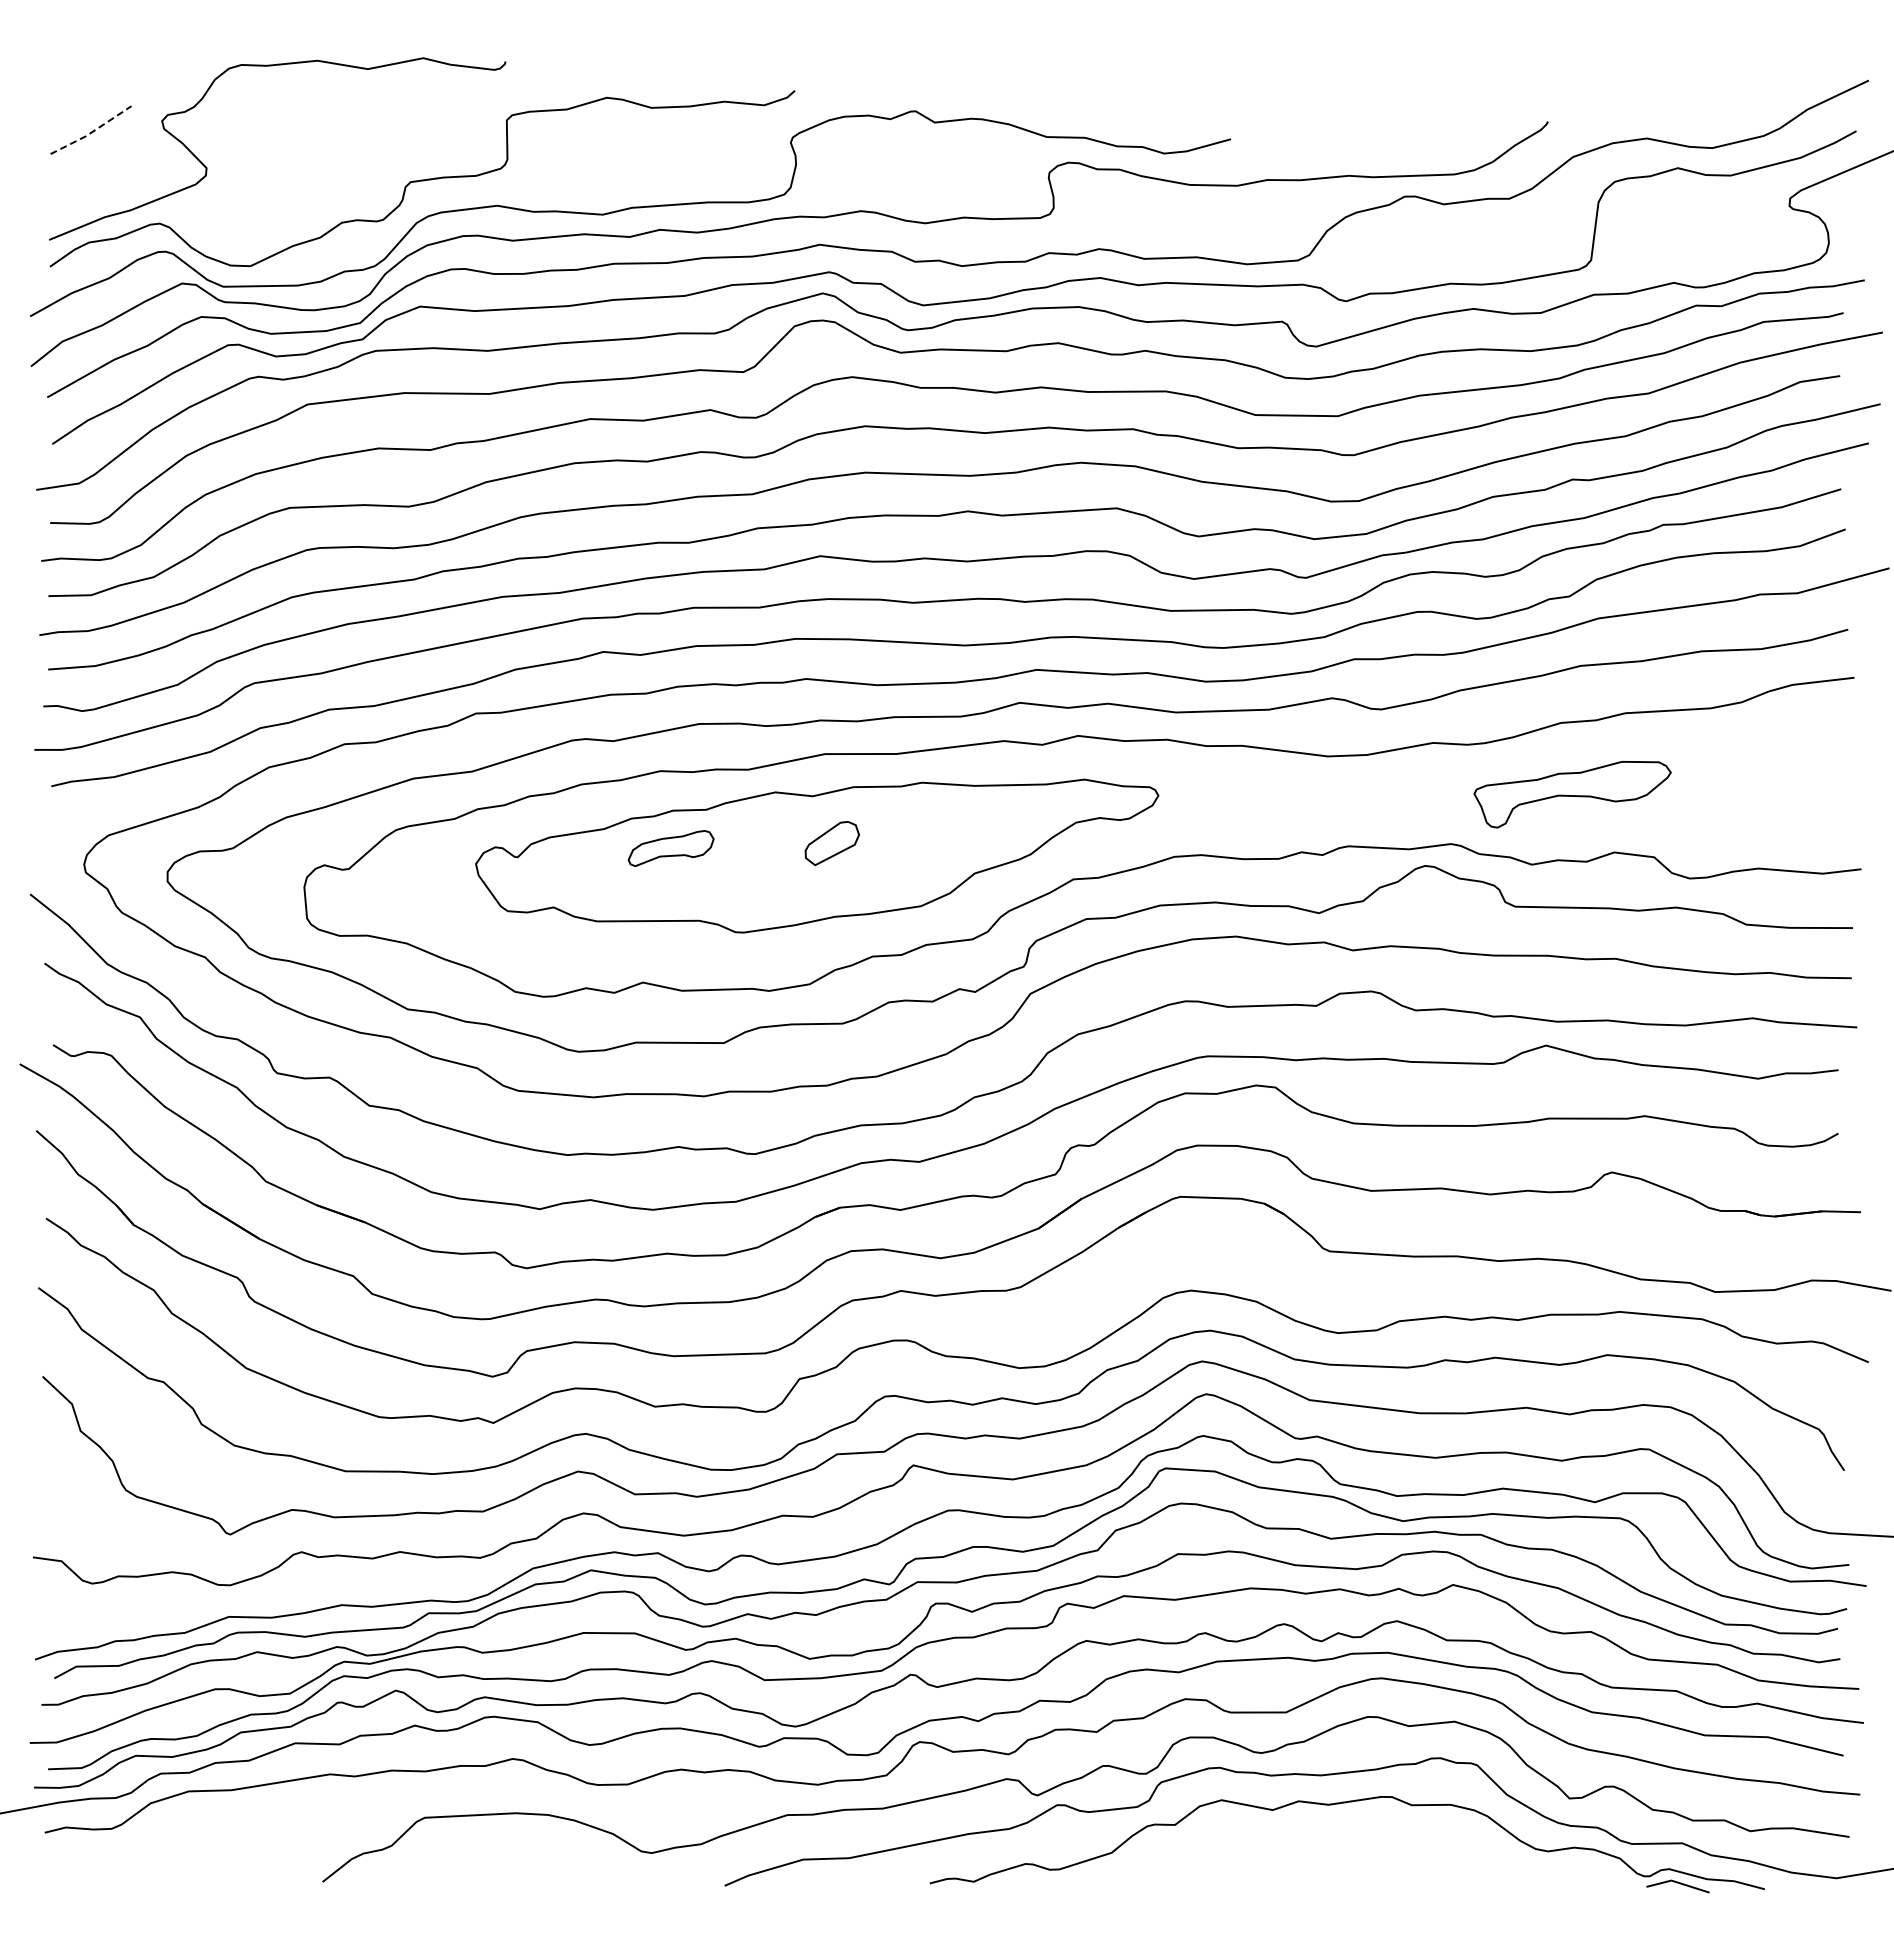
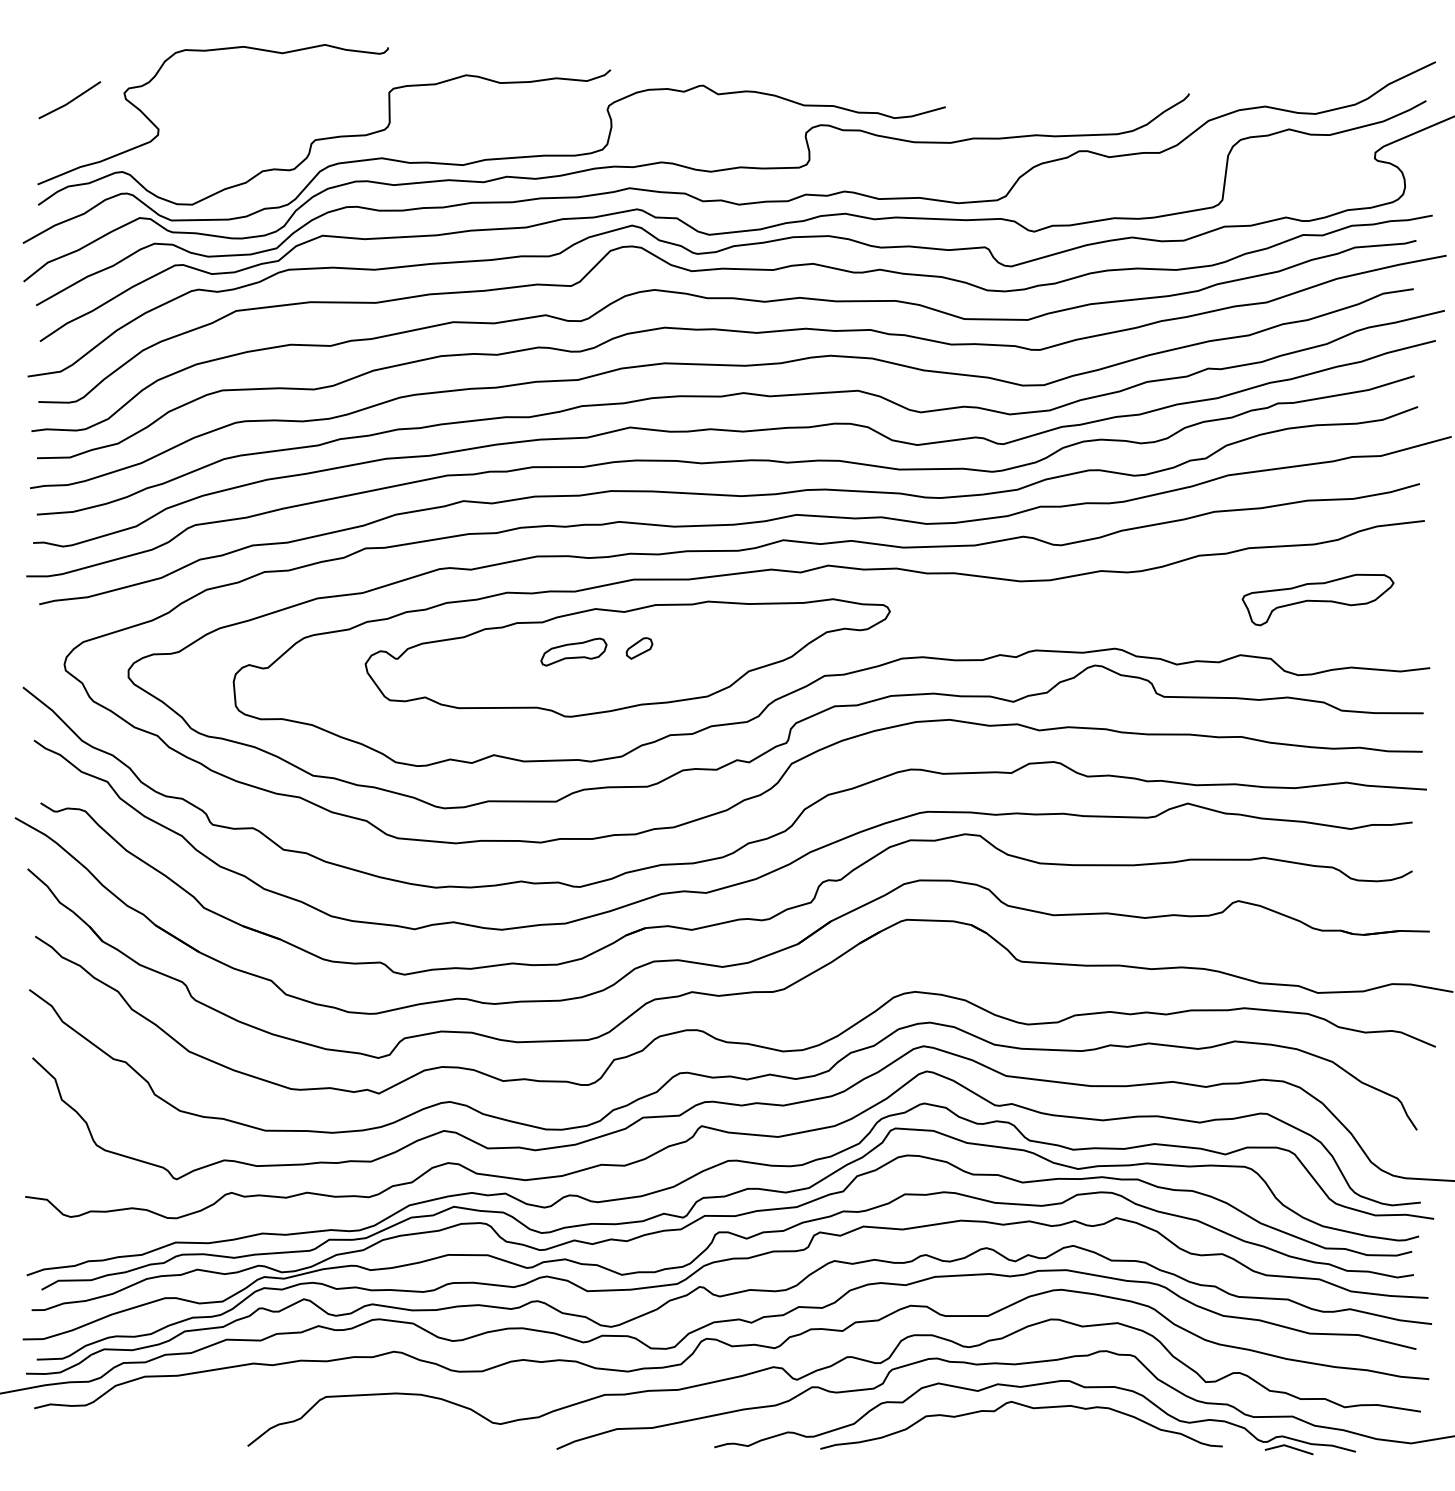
line: (91, 132) -> (70, 101), dashed -> solid
part: (1572, 794) -> (1318, 599), moved
part: (832, 843) -> (639, 648), size x0.62
part: (670, 848) -> (573, 652), moved
curve: (1337, 1831) -> (1027, 1407), added

